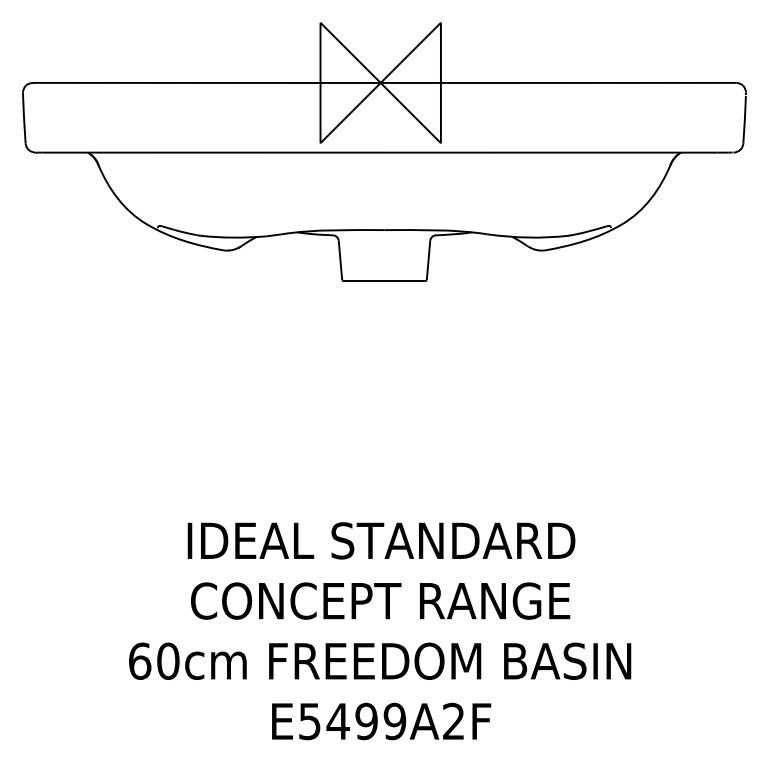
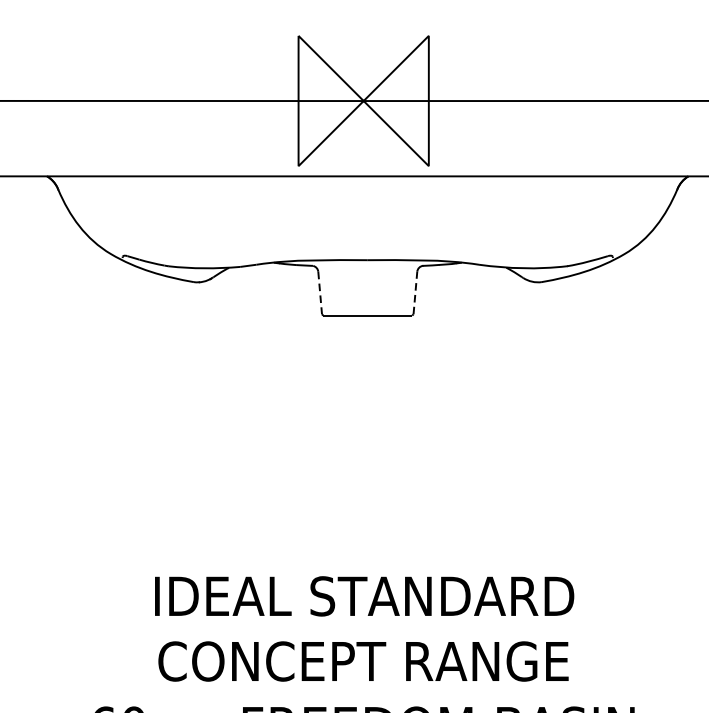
line: (340, 260) -> (320, 293), solid -> dashed
line: (428, 260) -> (415, 293), solid -> dashed

